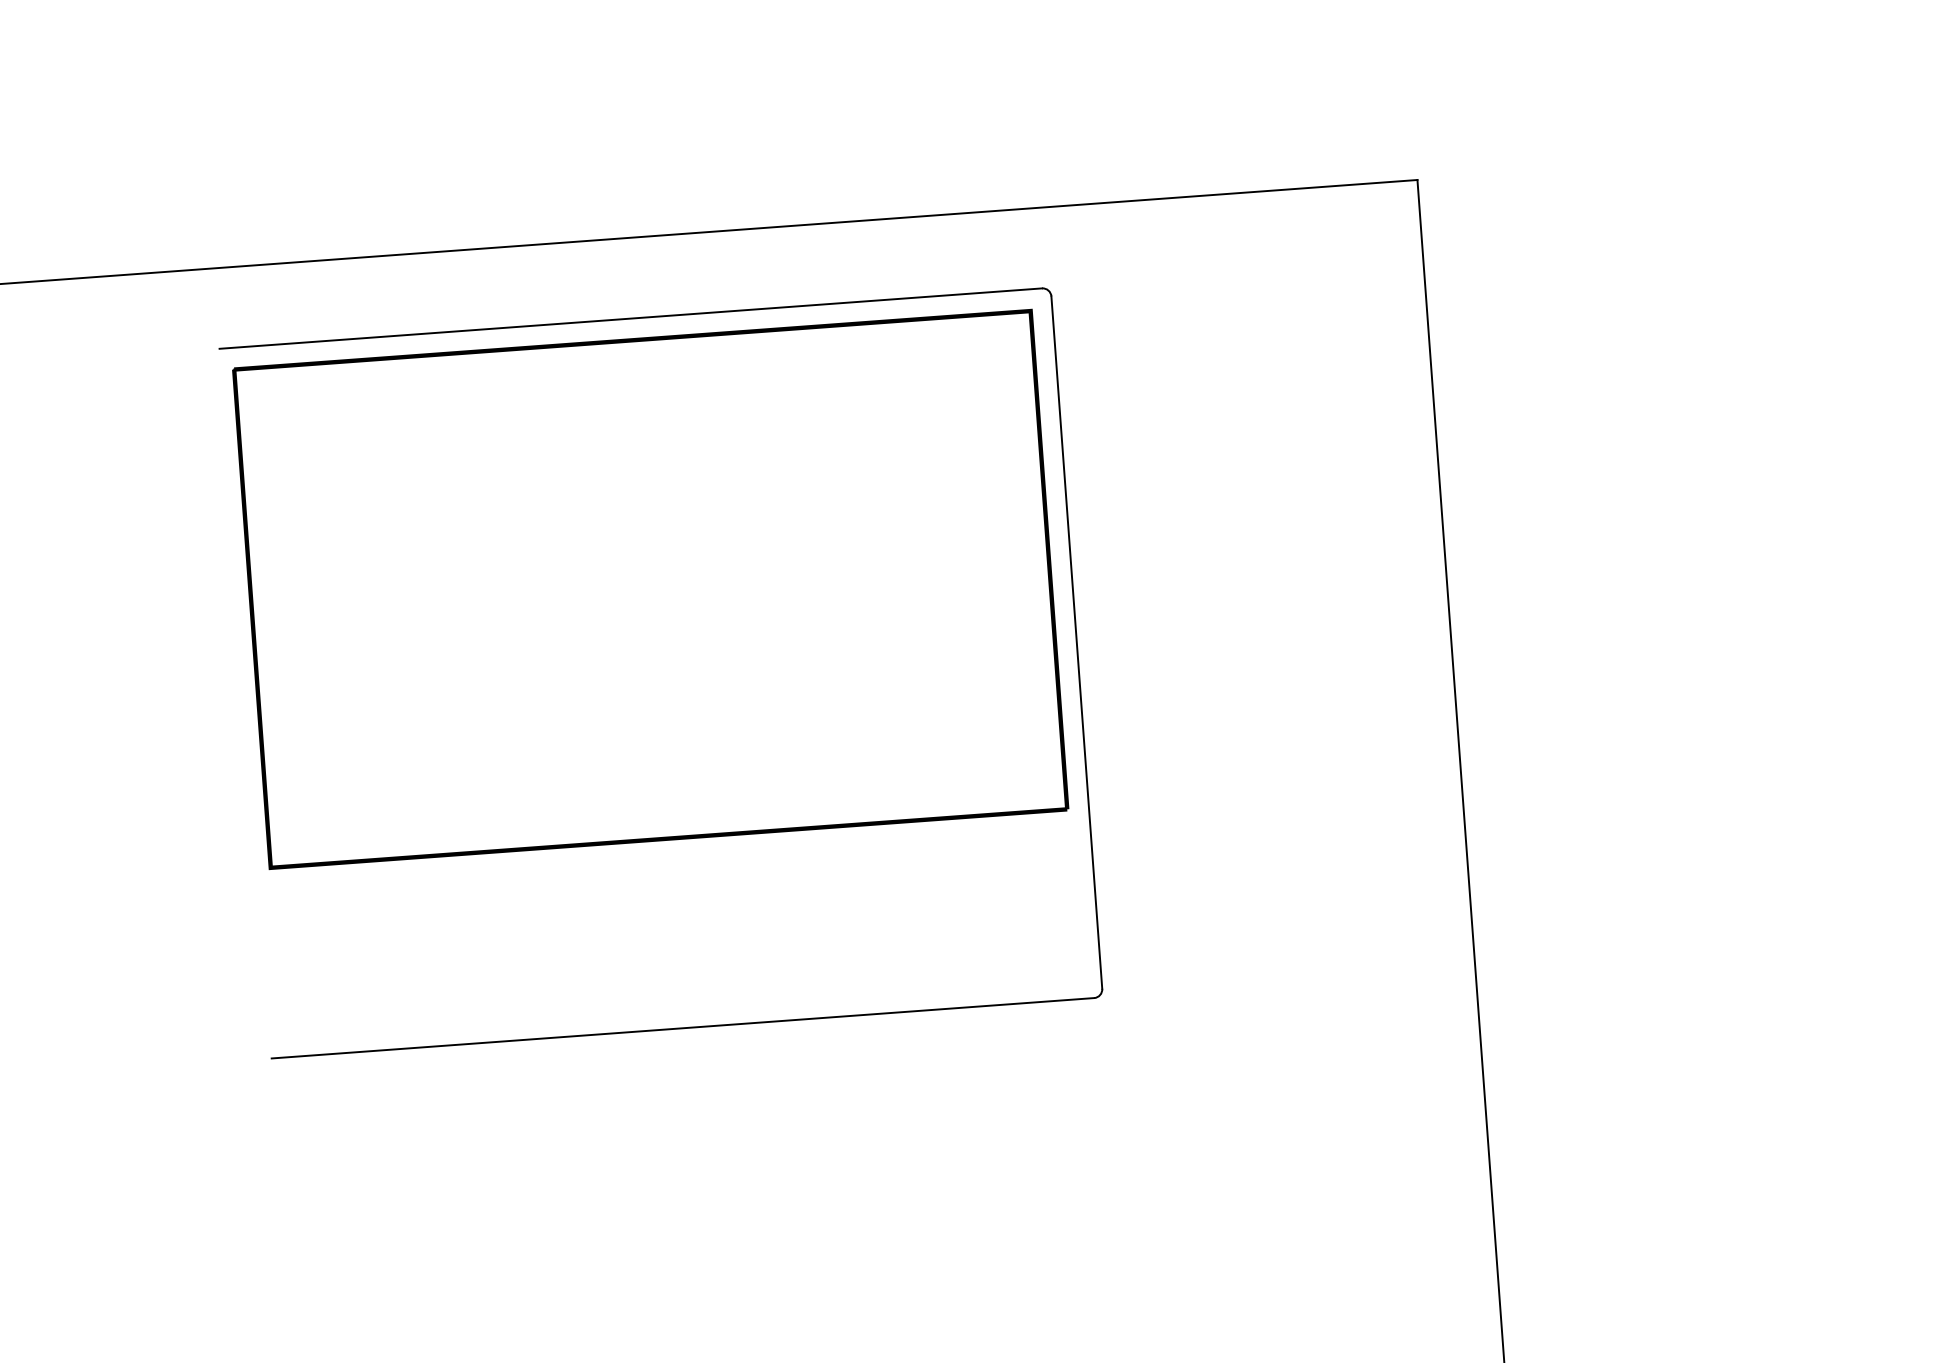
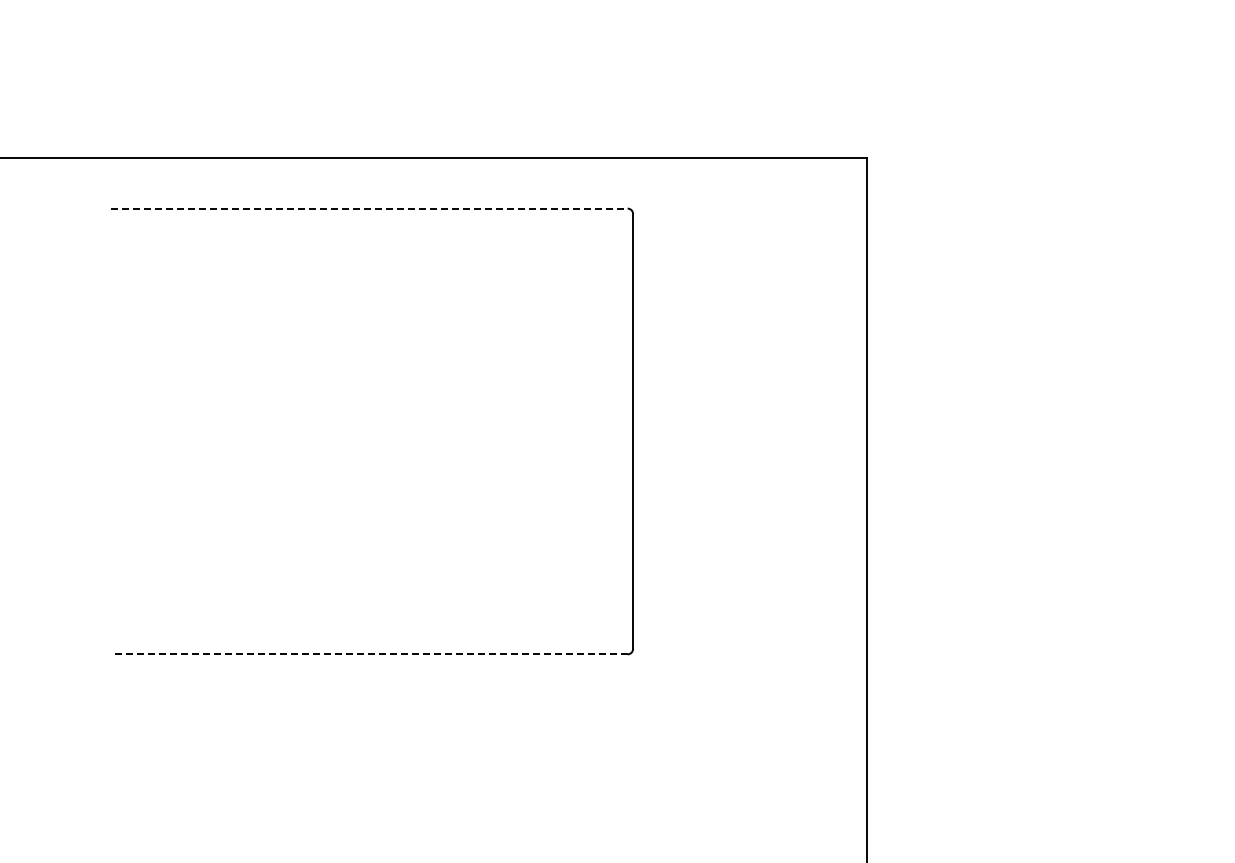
line: (631, 318) -> (369, 208), solid -> dashed
part: (650, 589) -> (369, 378), removed
line: (681, 1028) -> (368, 654), solid -> dashed

